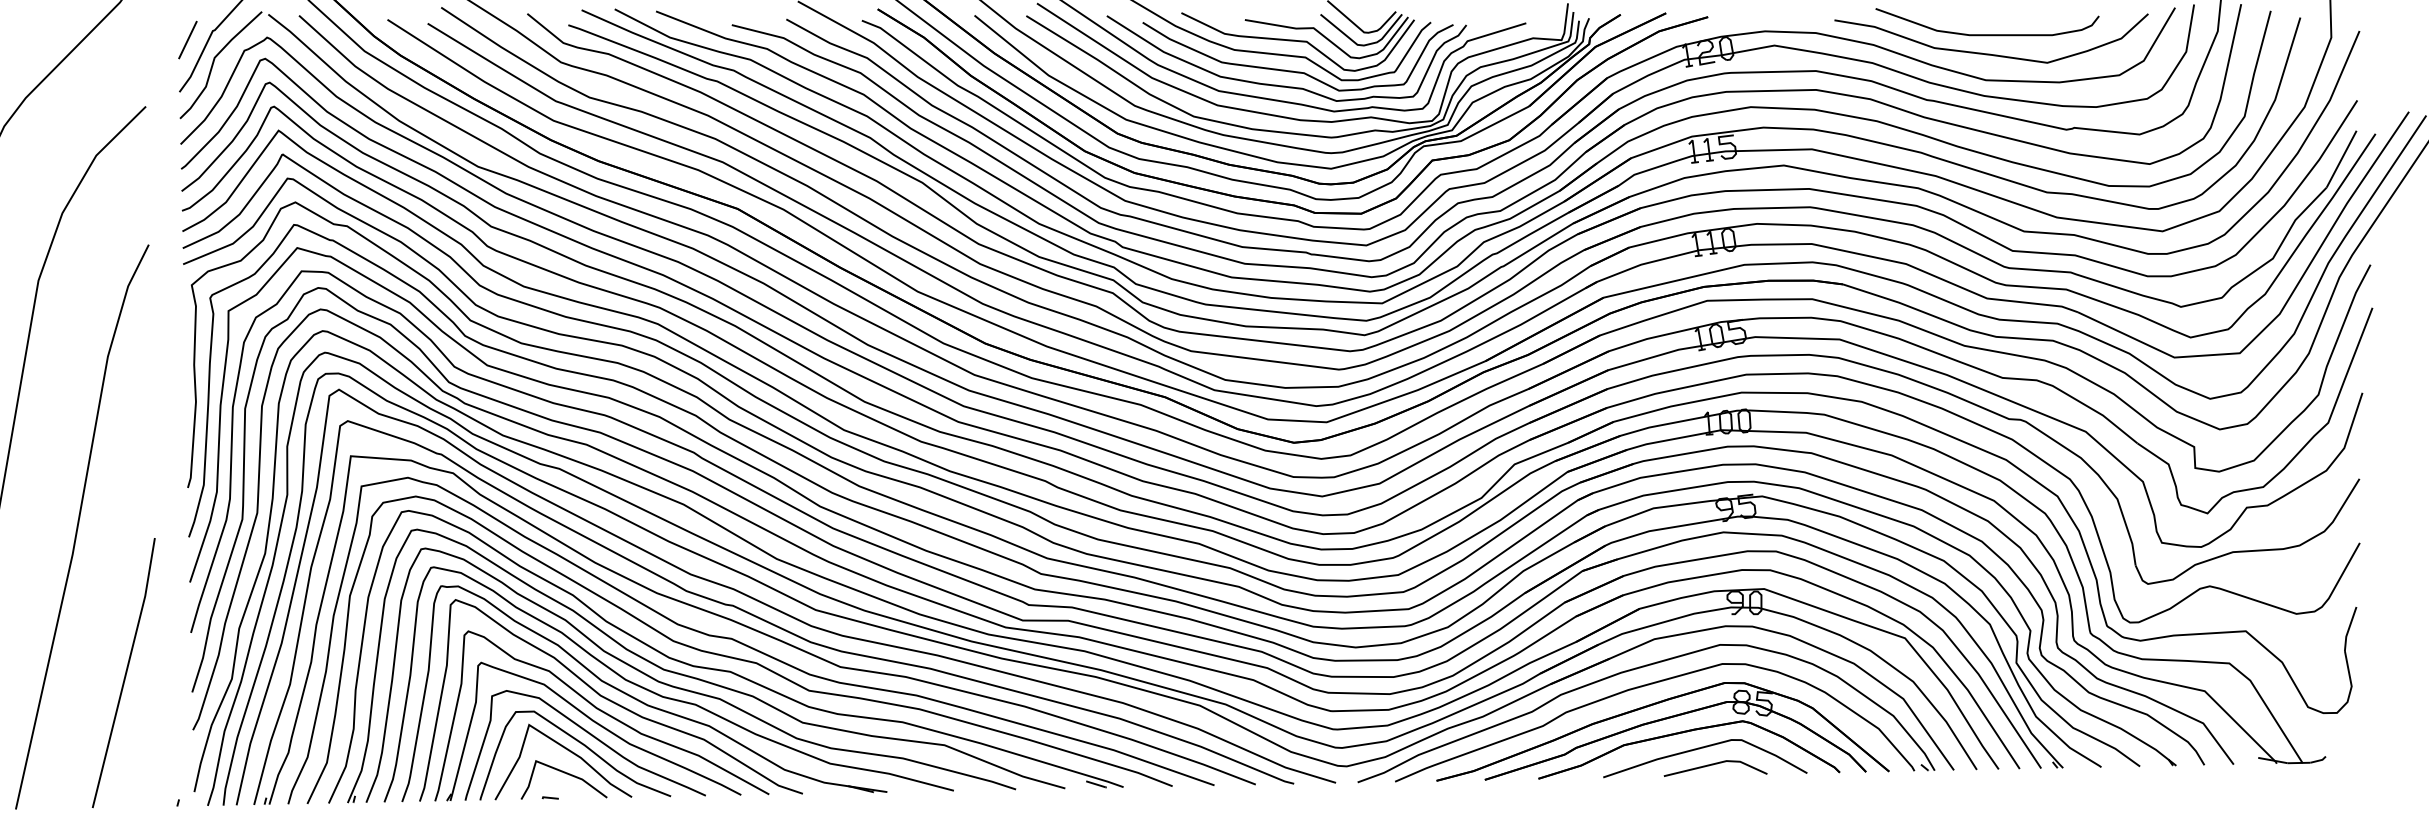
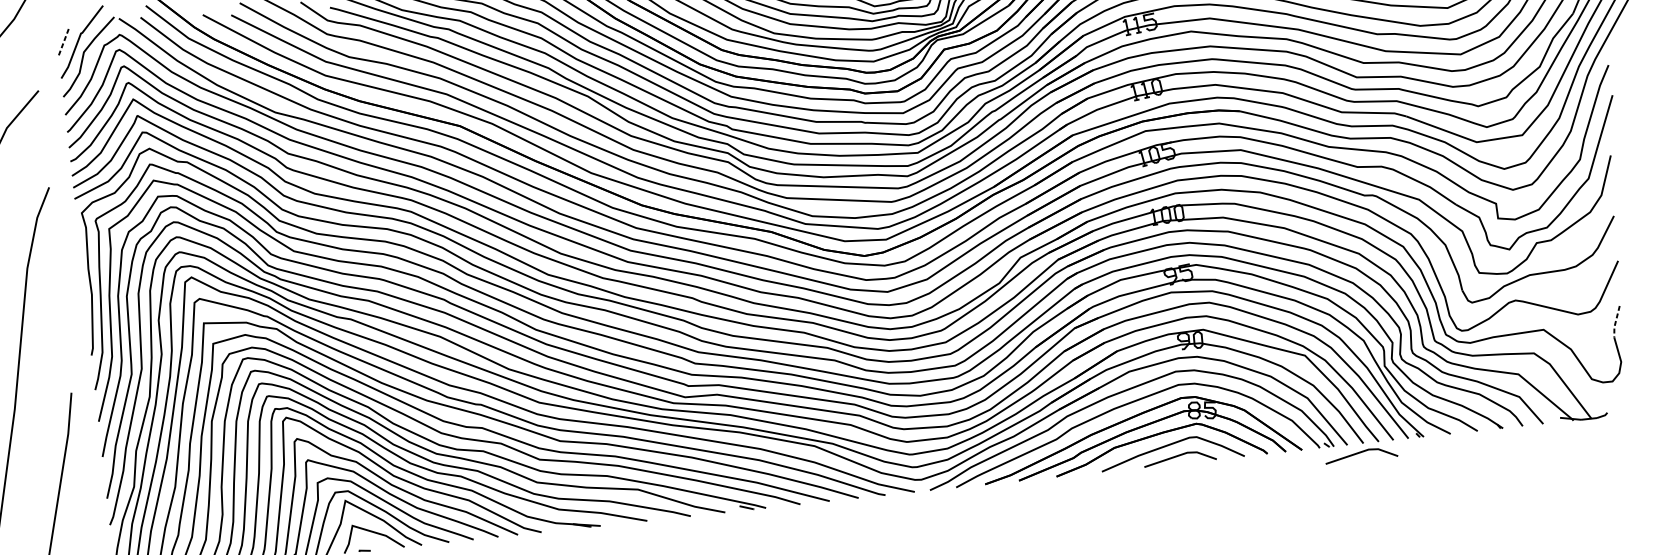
line: (188, 39) -> (64, 41), solid -> dashed
line: (2348, 629) -> (1615, 322), solid -> dashed
line: (1970, 783) -> (1359, 453), added

